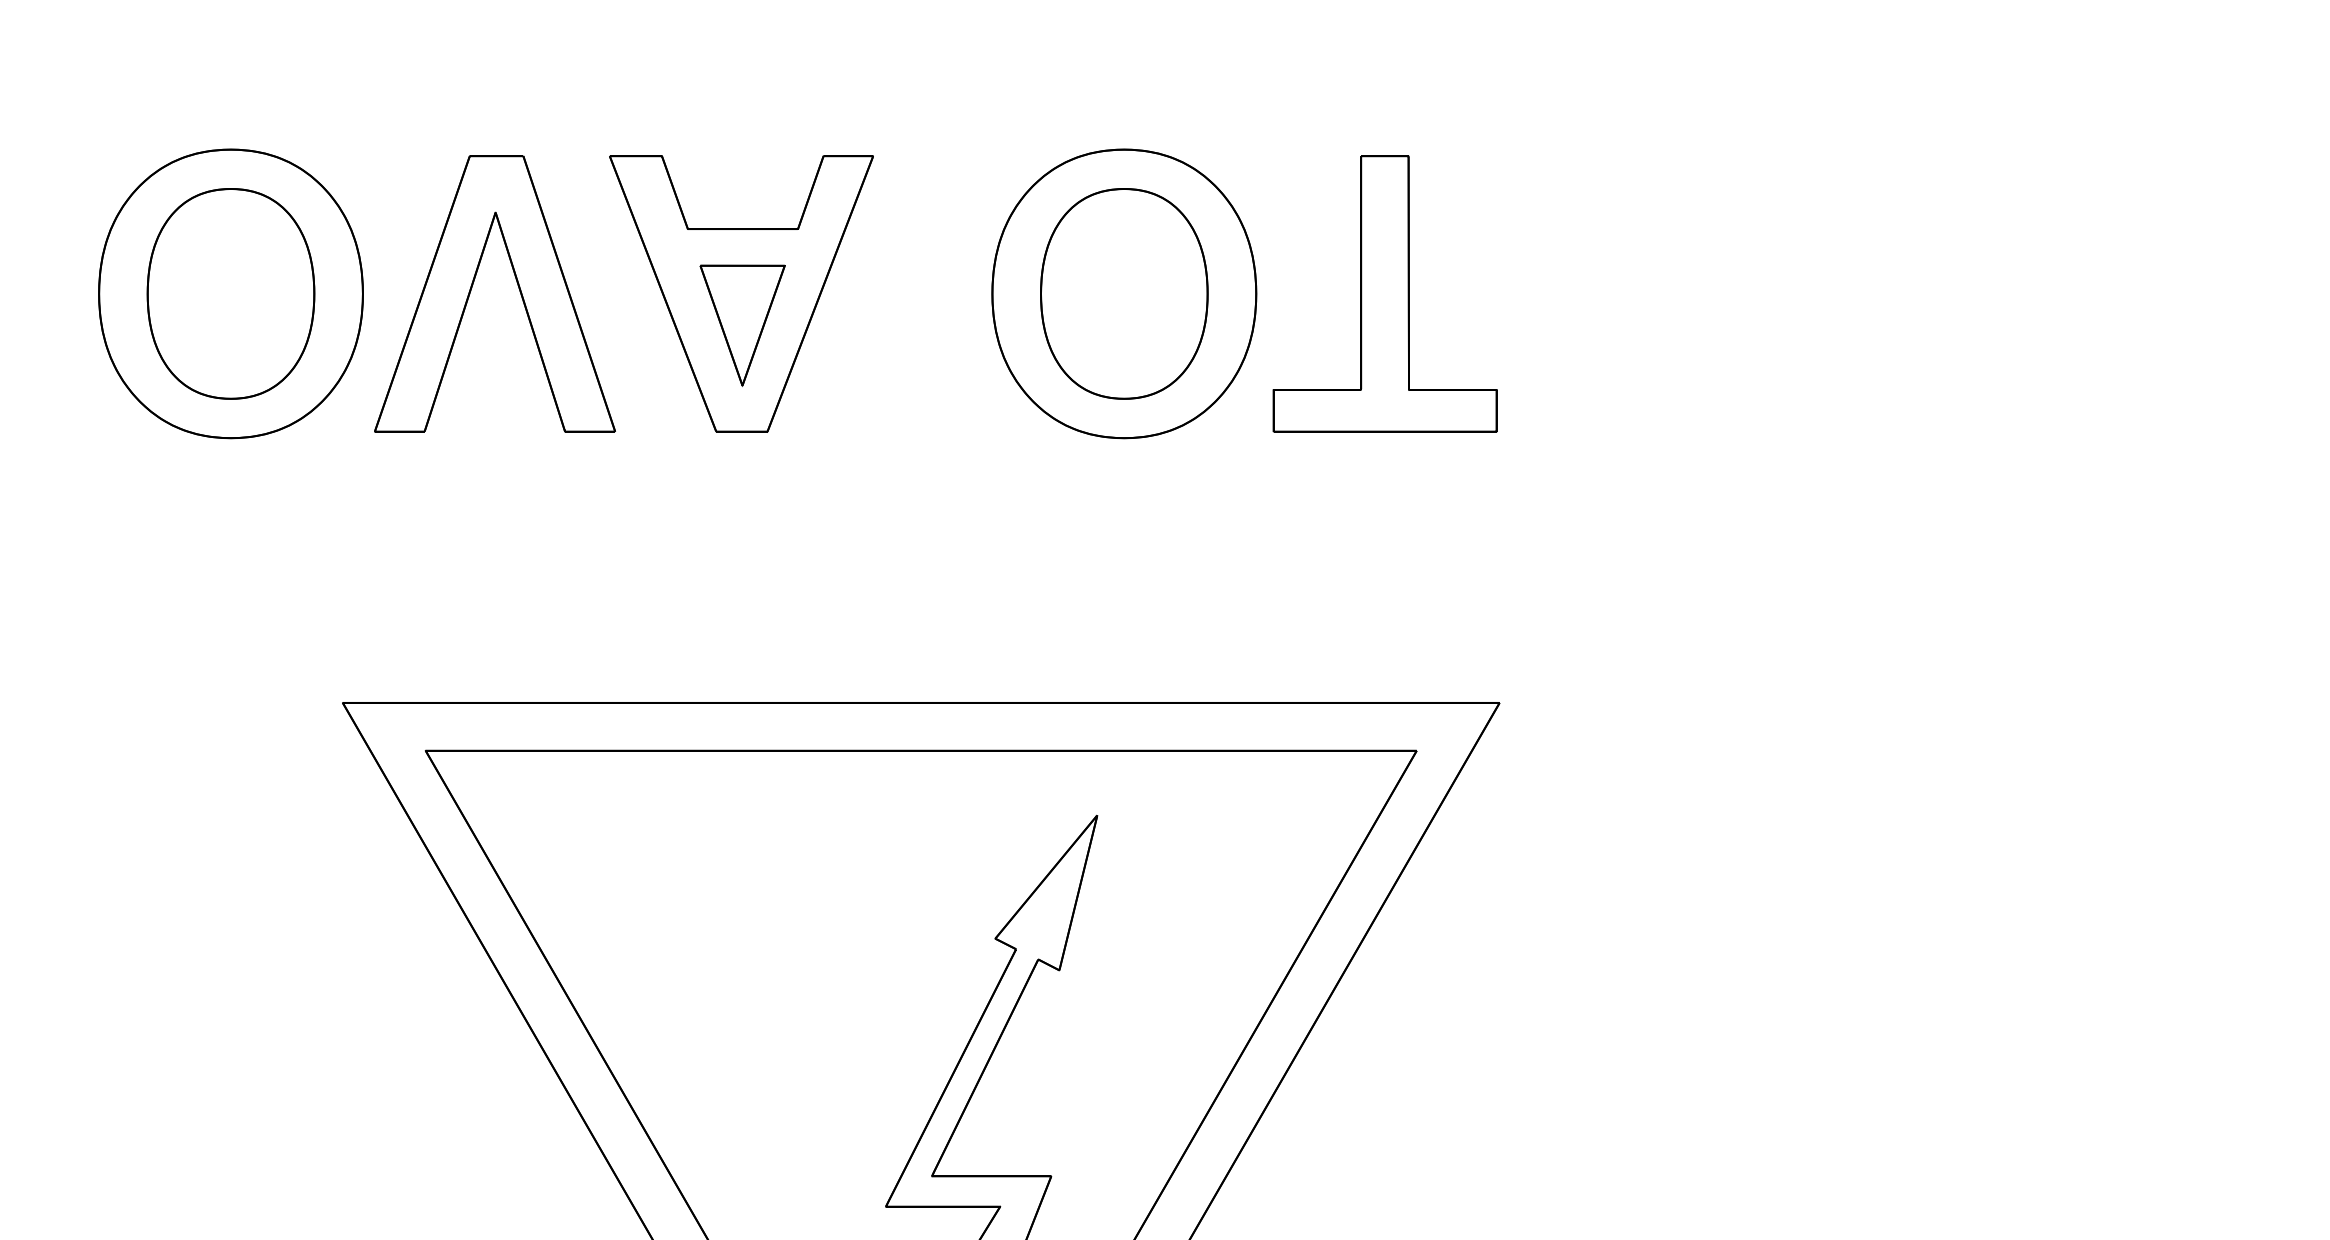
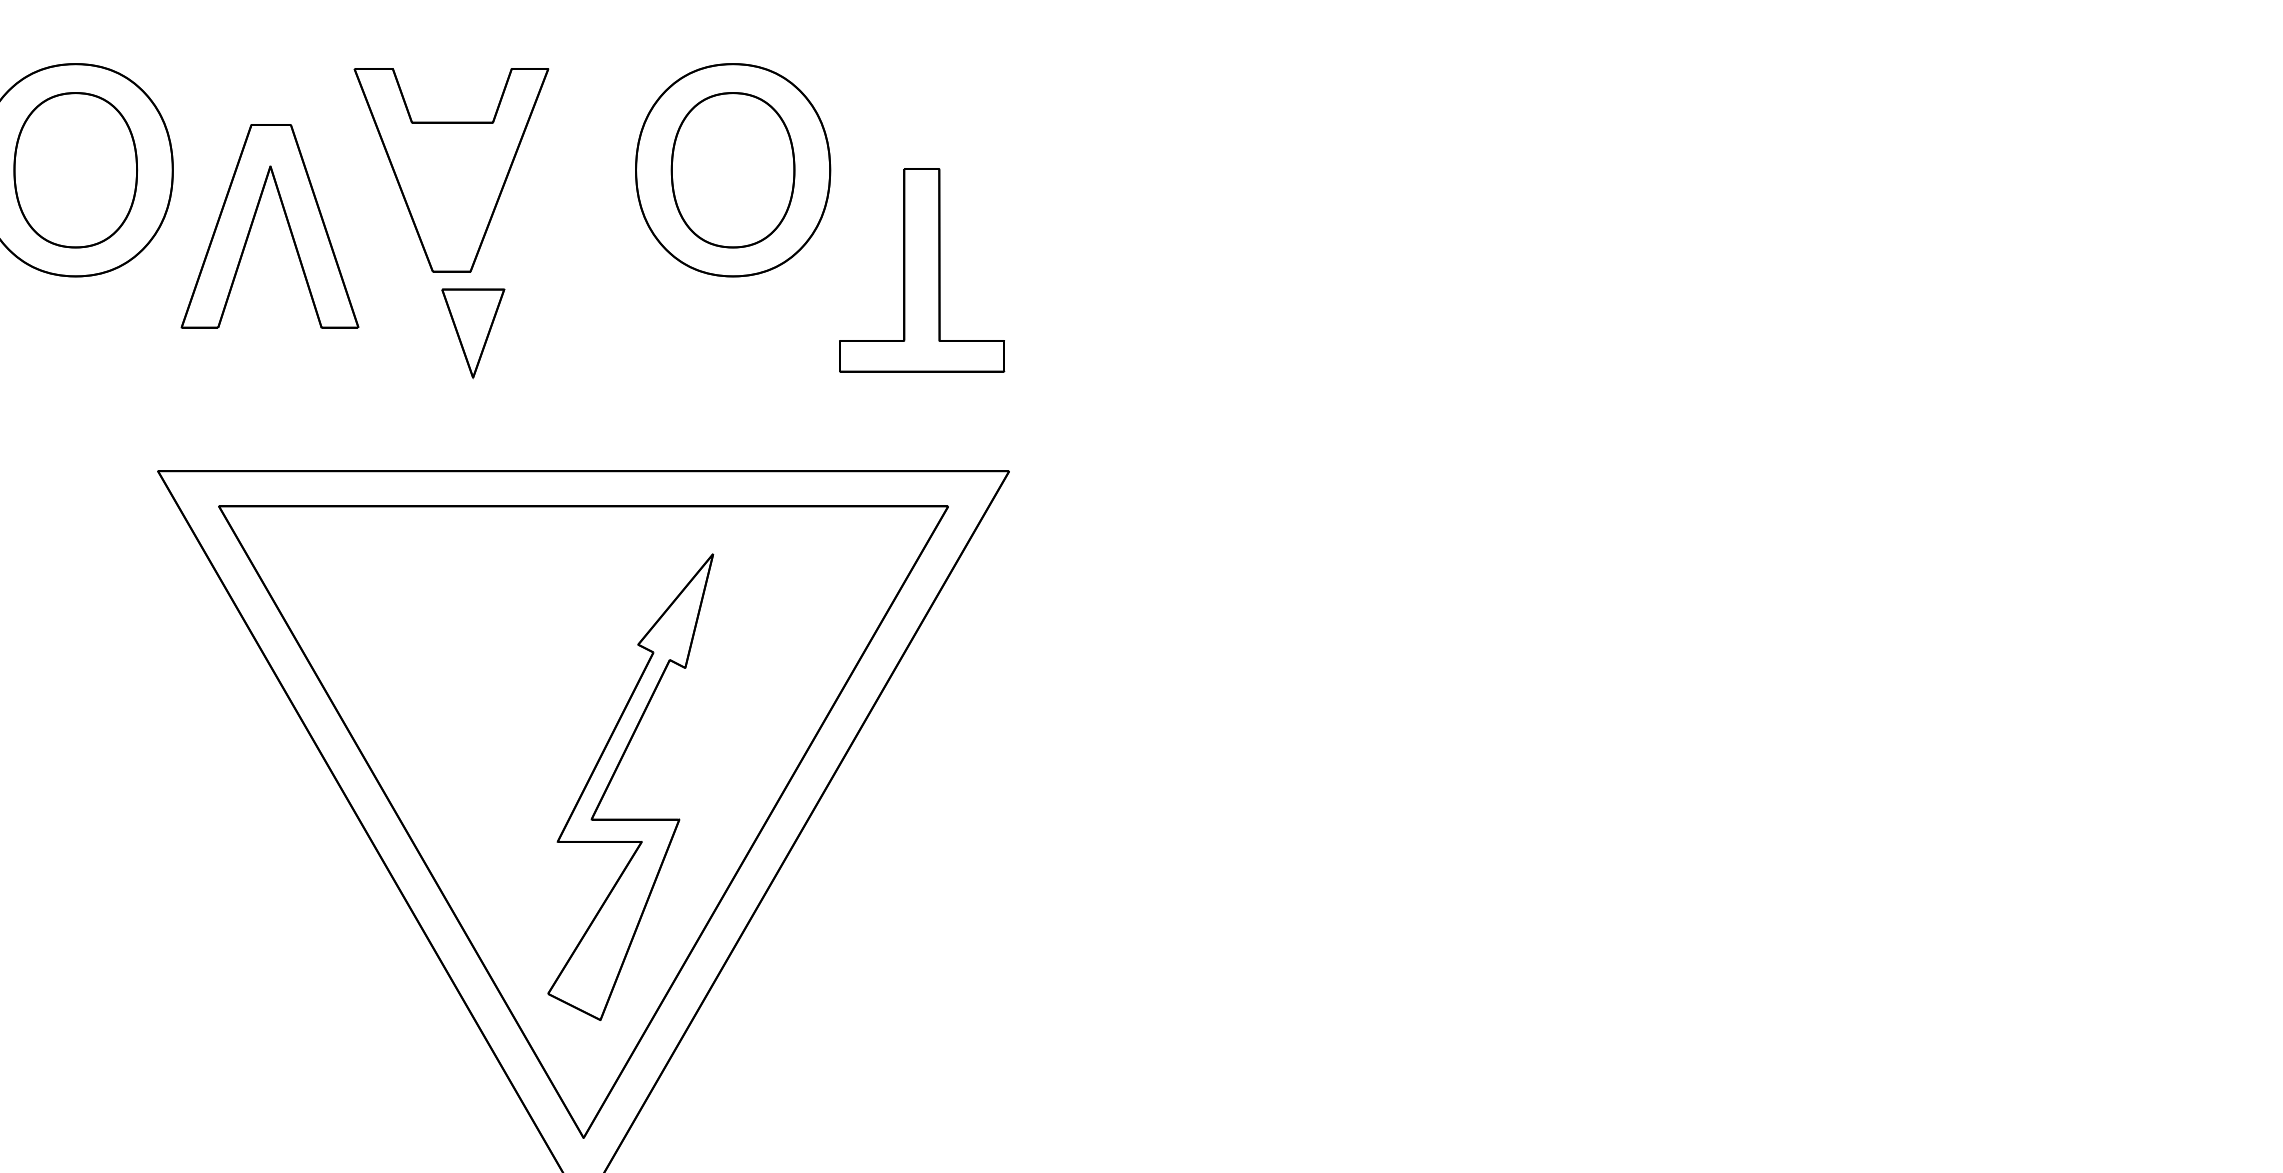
part: (472, 288) -> (253, 222), moved
part: (1385, 294) -> (922, 270), moved
part: (742, 325) -> (473, 333), moved

